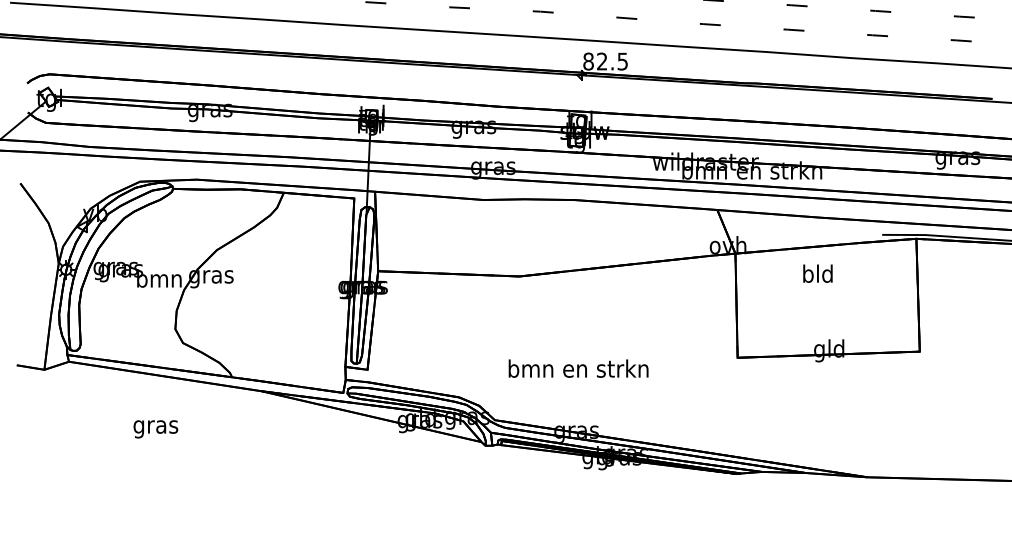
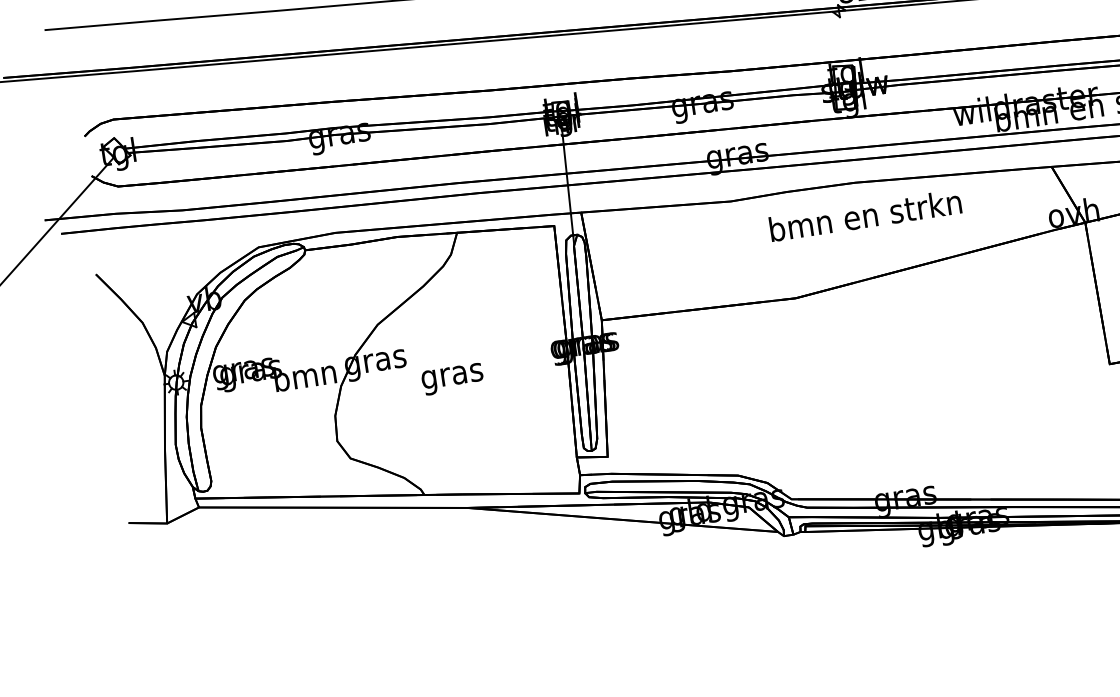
text: (578, 368) -> (865, 215), moved
text: (155, 429) -> (452, 379), moved

